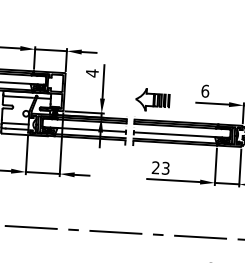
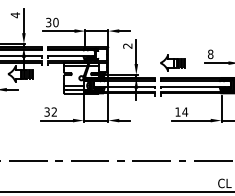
text: (91, 73) -> (127, 46), 4 -> 2
text: (205, 90) -> (210, 53), 6 -> 8
text: (160, 167) -> (181, 111), 23 -> 14

